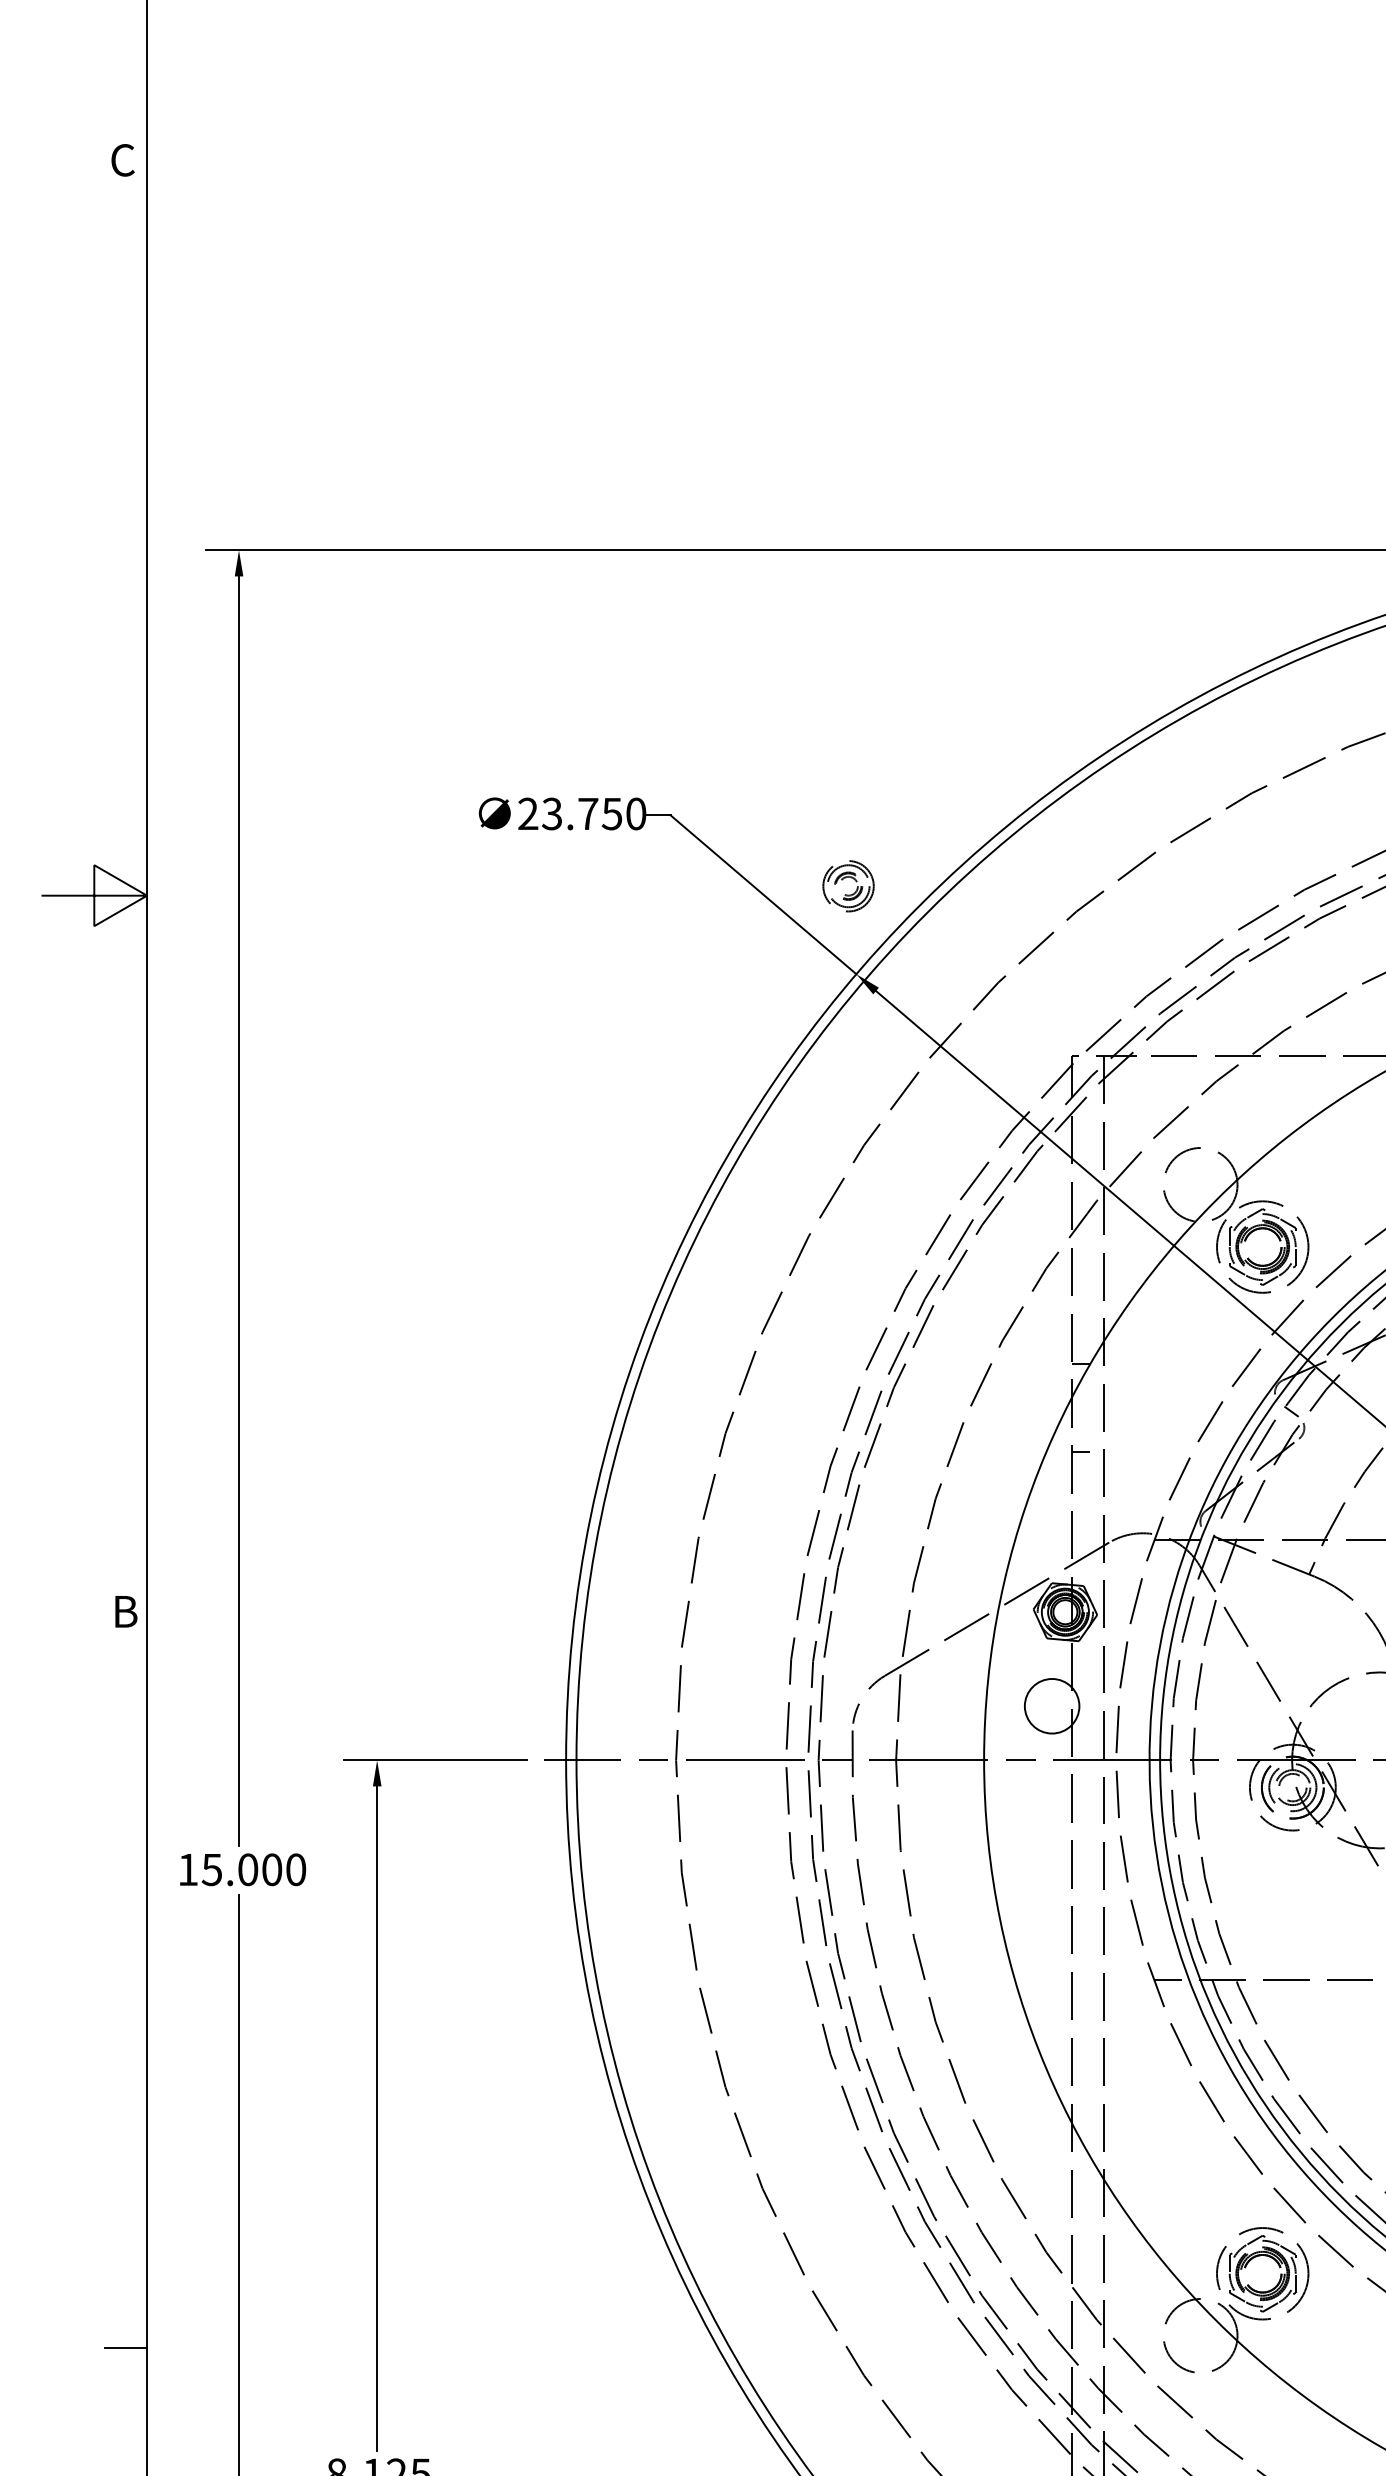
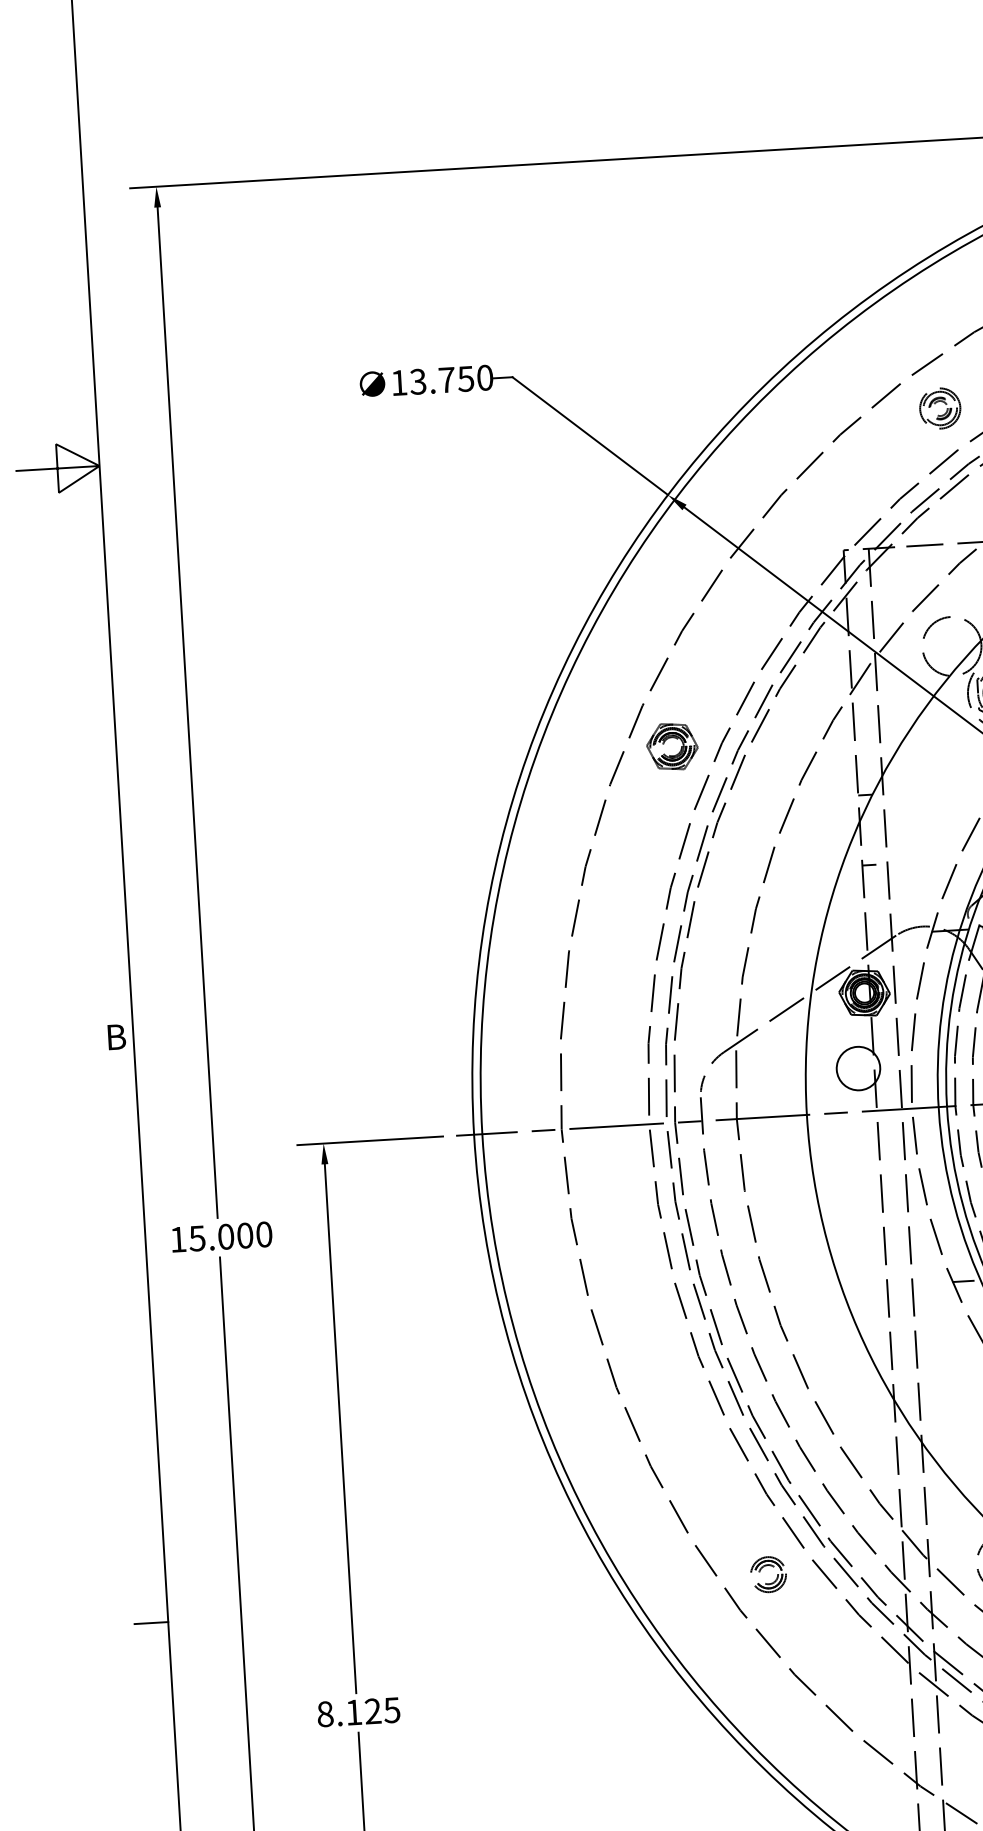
text: (528, 813) -> (399, 382), 23.750 -> 13.750
part: (848, 894) -> (940, 415), moved
part: (842, 1289) -> (671, 746), added
part: (899, 2322) -> (766, 1566), added

